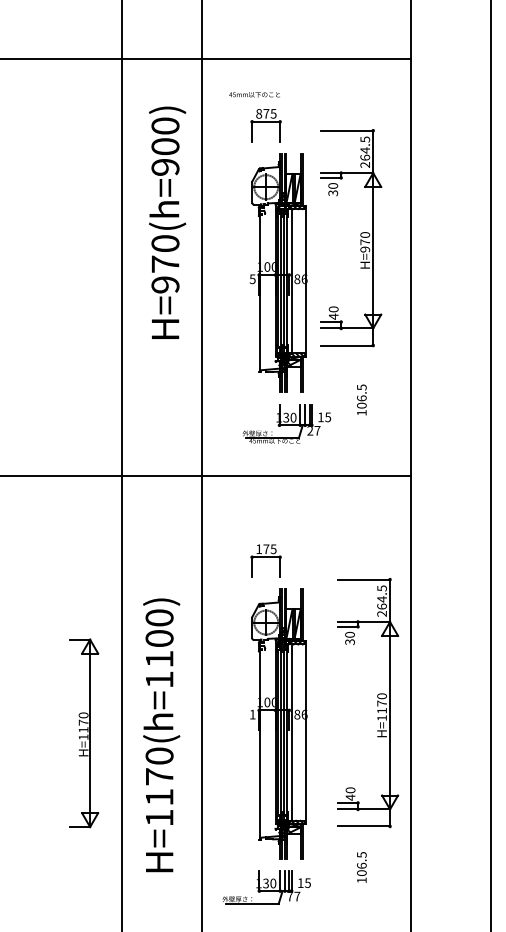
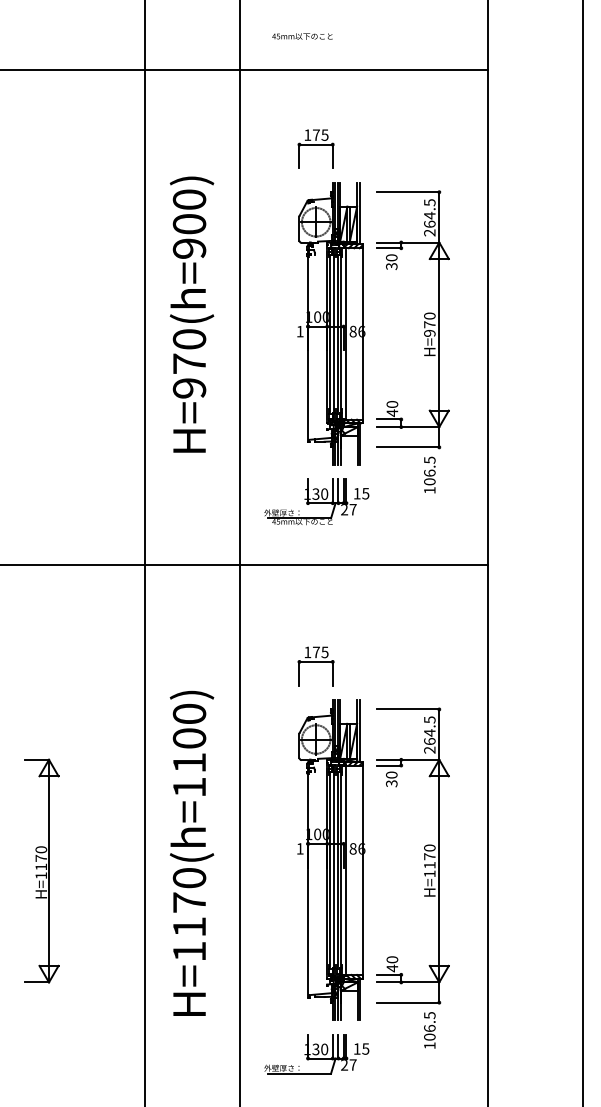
text: (254, 94) -> (302, 36), moved
text: (258, 113) -> (307, 134), 875 -> 175
text: (167, 222) -> (191, 314), moved
part: (360, 236) -> (424, 317), moved
text: (252, 279) -> (299, 331), 5 -> 1
part: (286, 423) -> (316, 501), moved
part: (377, 702) -> (424, 855), moved
part: (83, 732) -> (41, 870), moved
text: (161, 735) -> (191, 853), moved
text: (290, 896) -> (344, 1064), 77 -> 27

